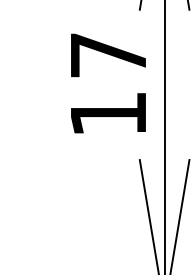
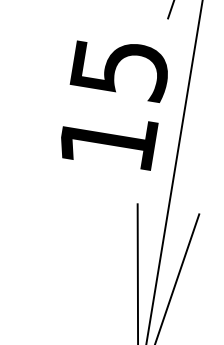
text: (109, 55) -> (121, 68), 17 -> 15

